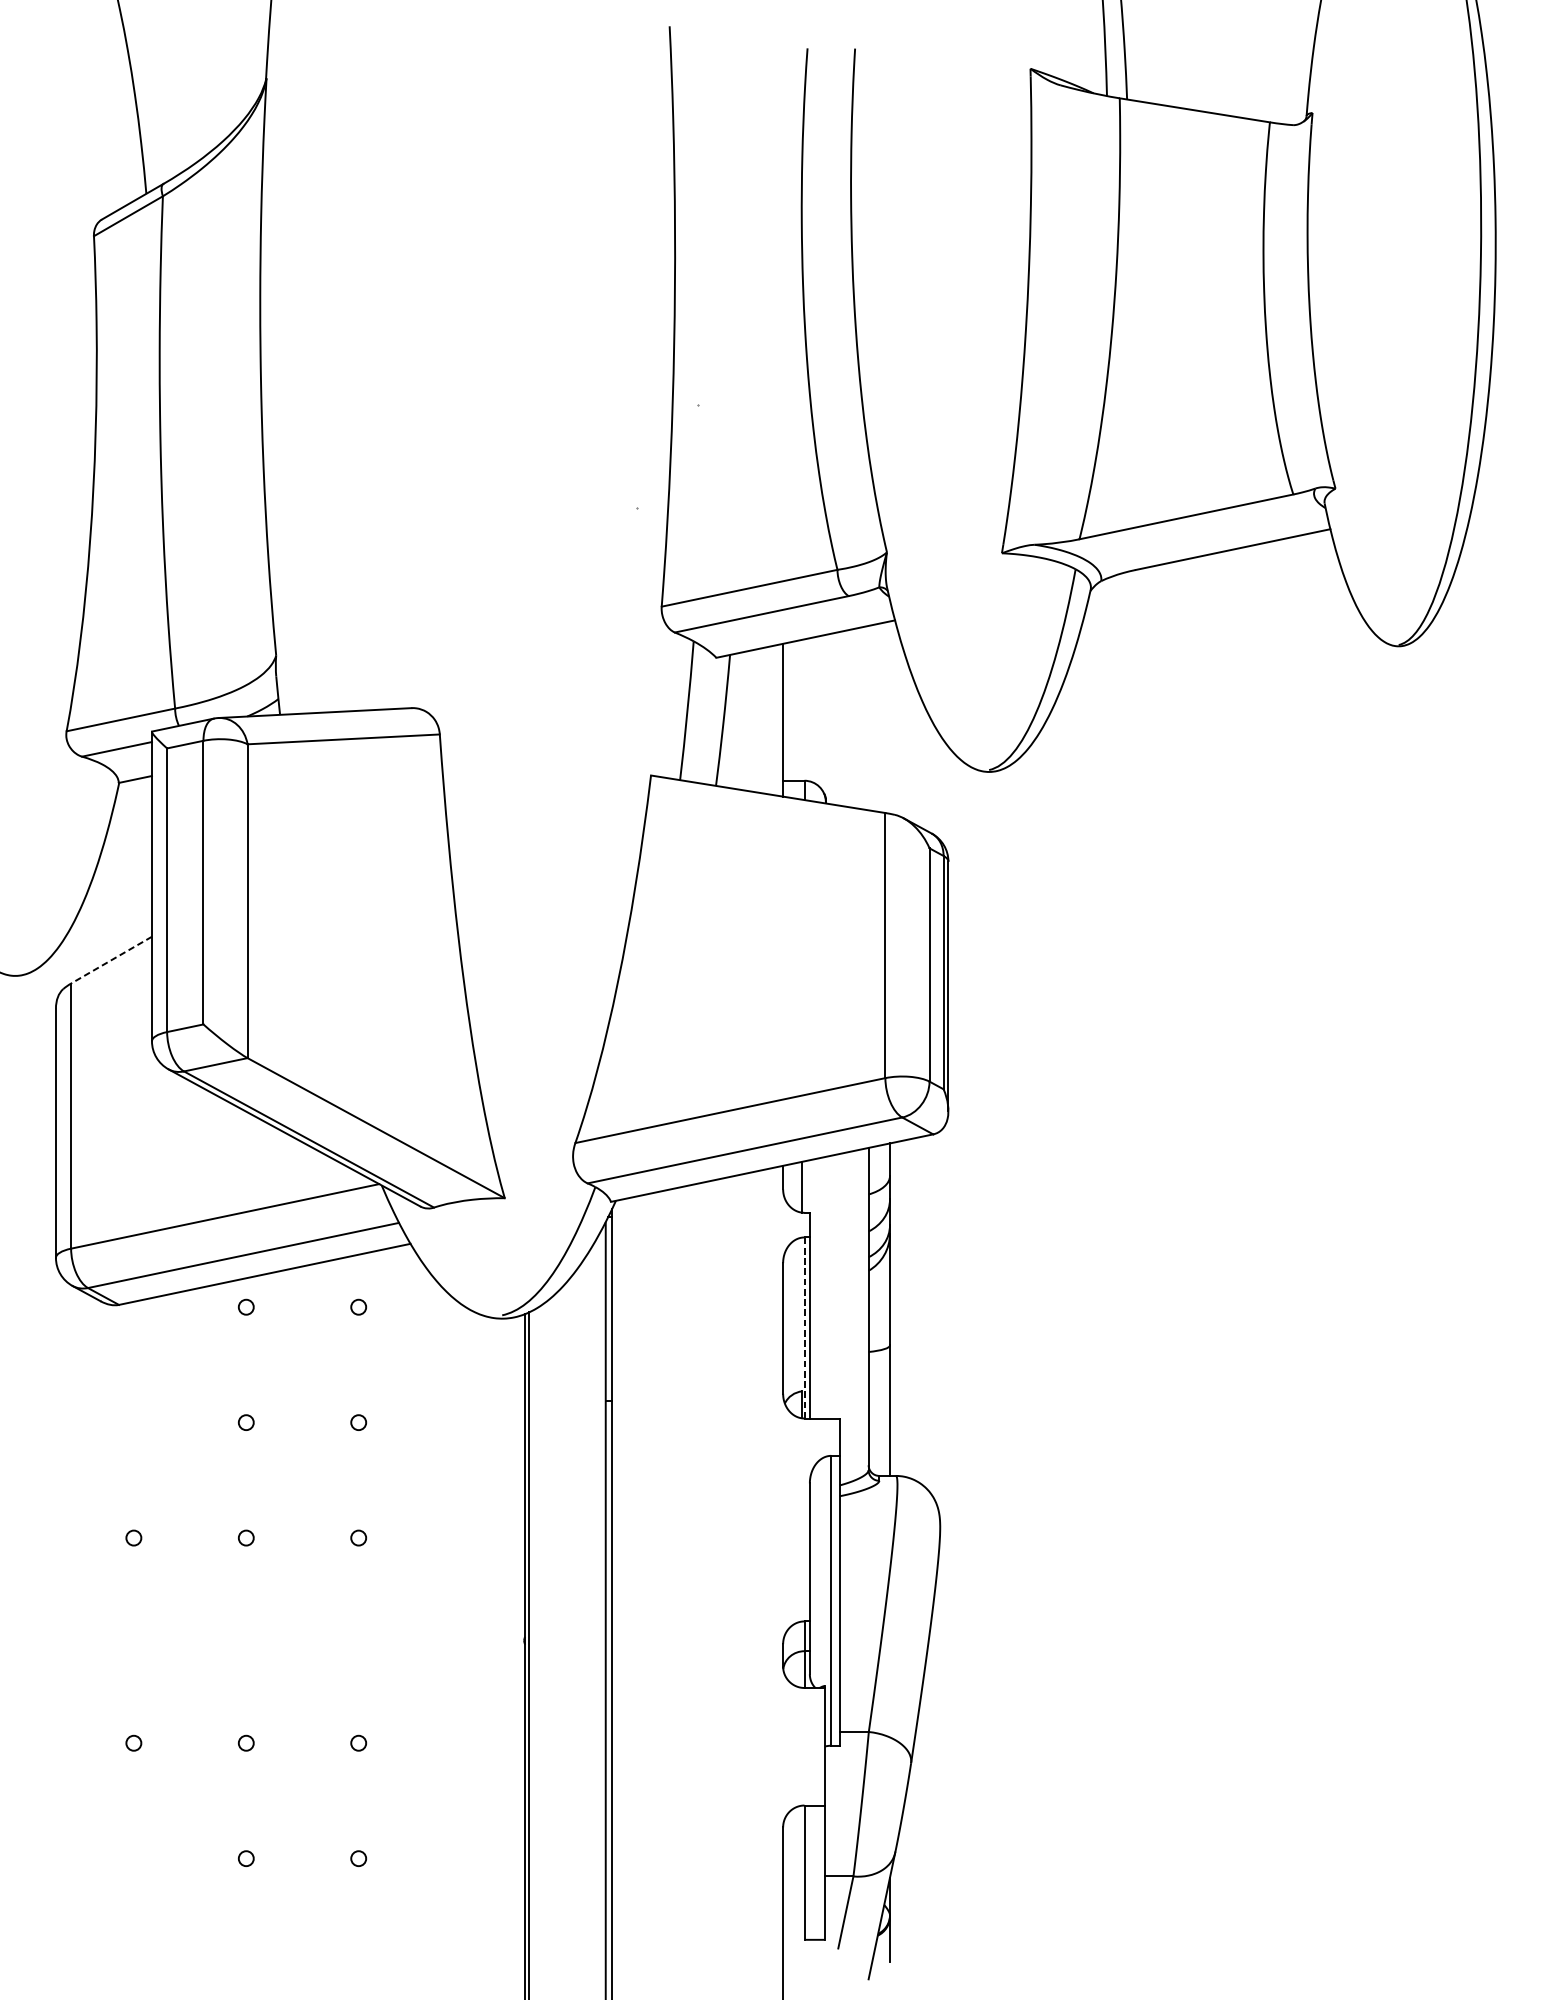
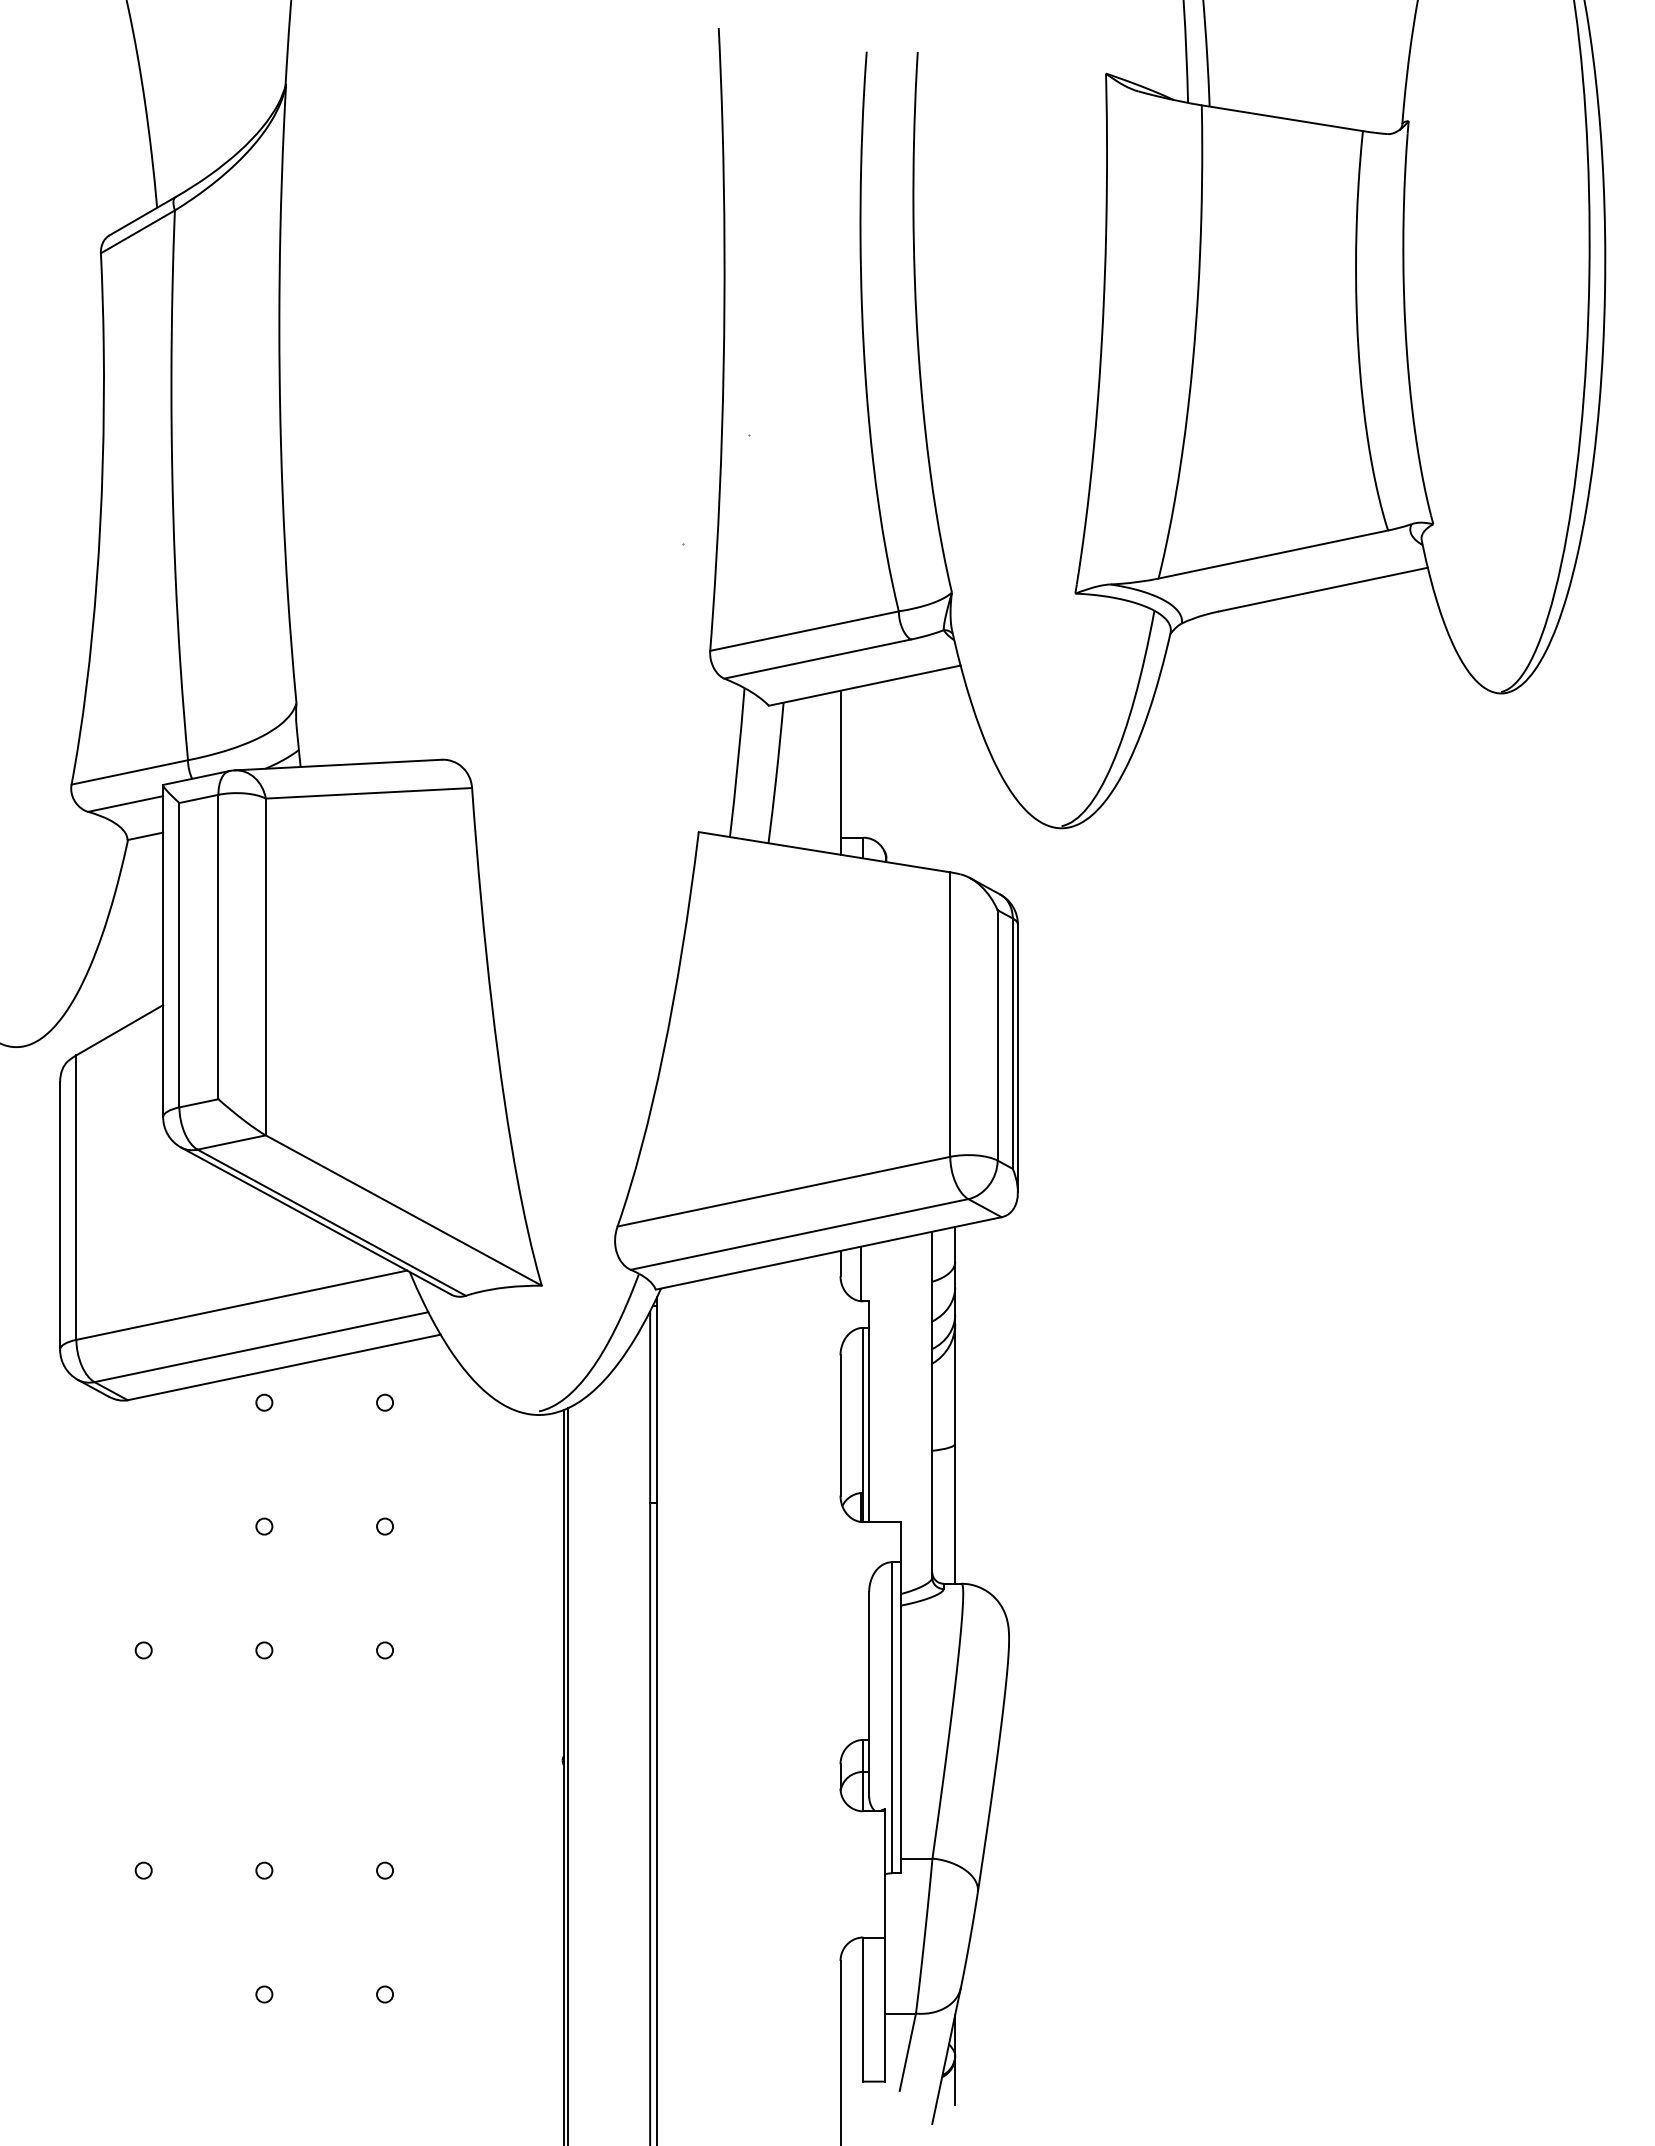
line: (111, 960) -> (119, 1030), dashed -> solid
line: (804, 1327) -> (863, 1424), dashed -> solid

